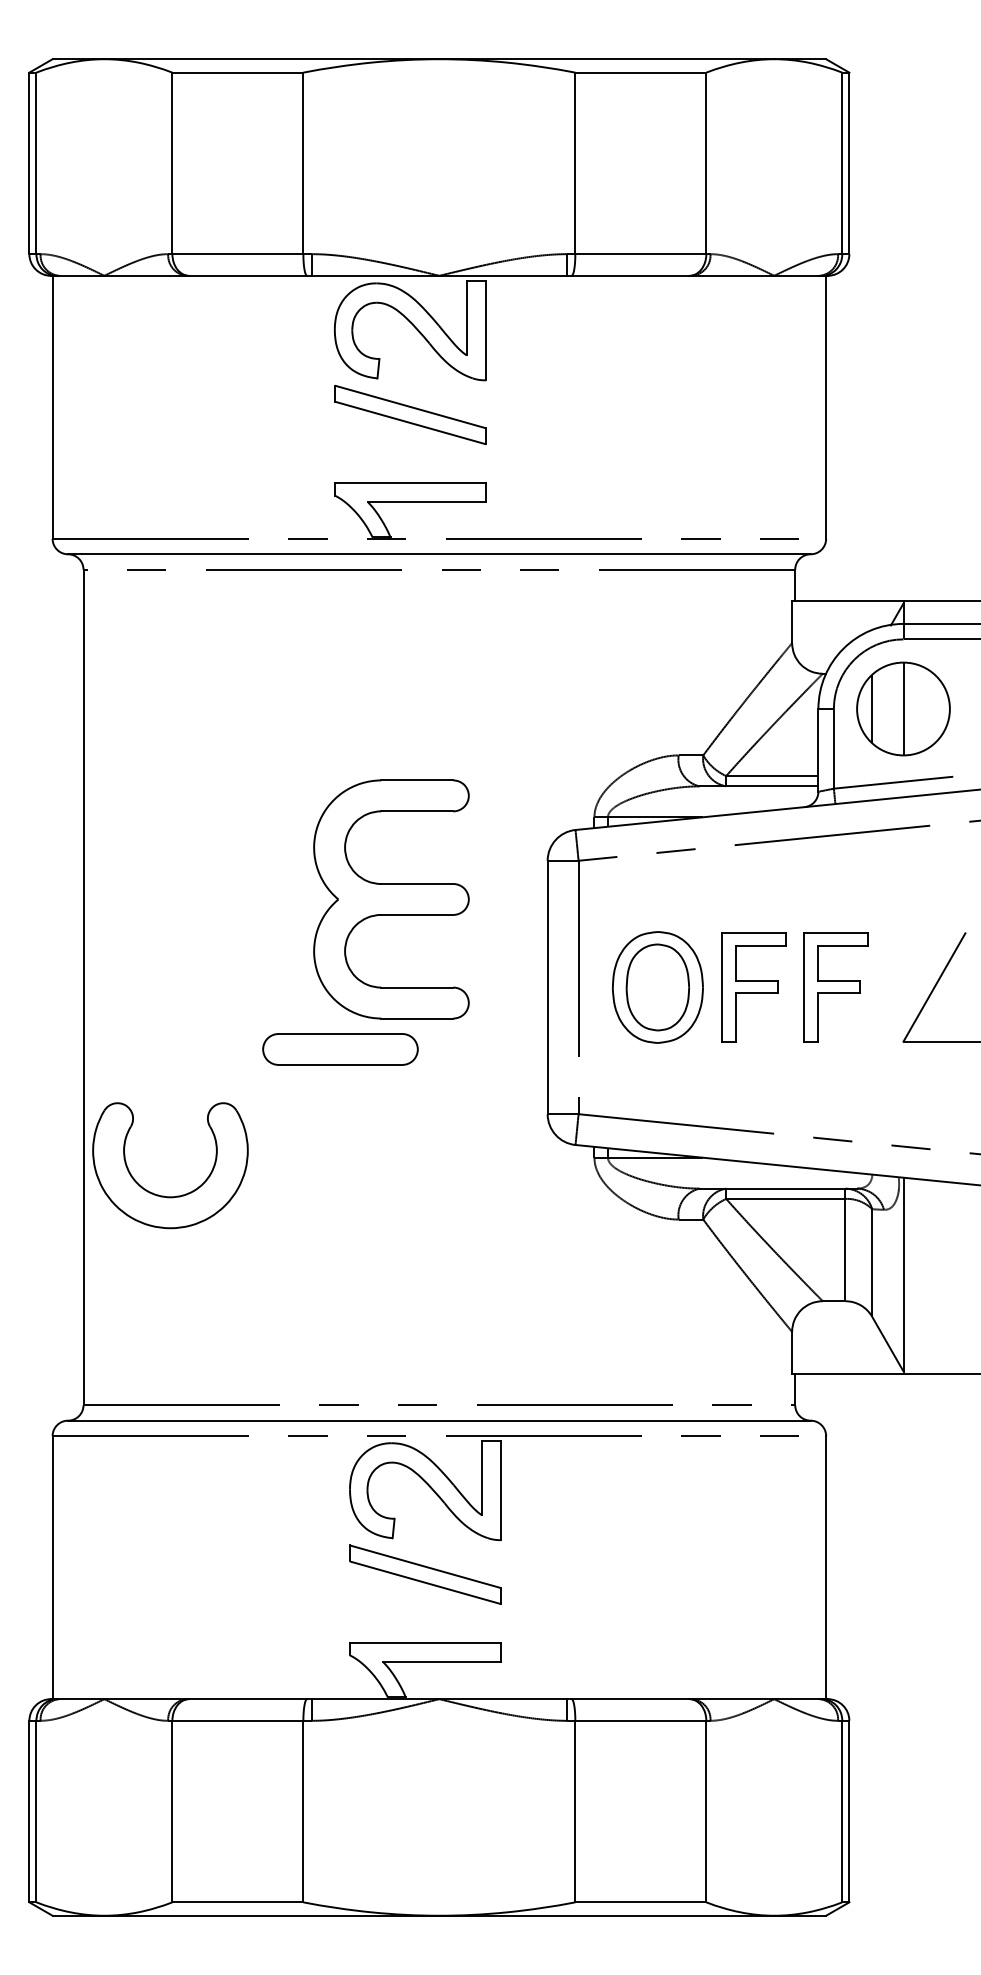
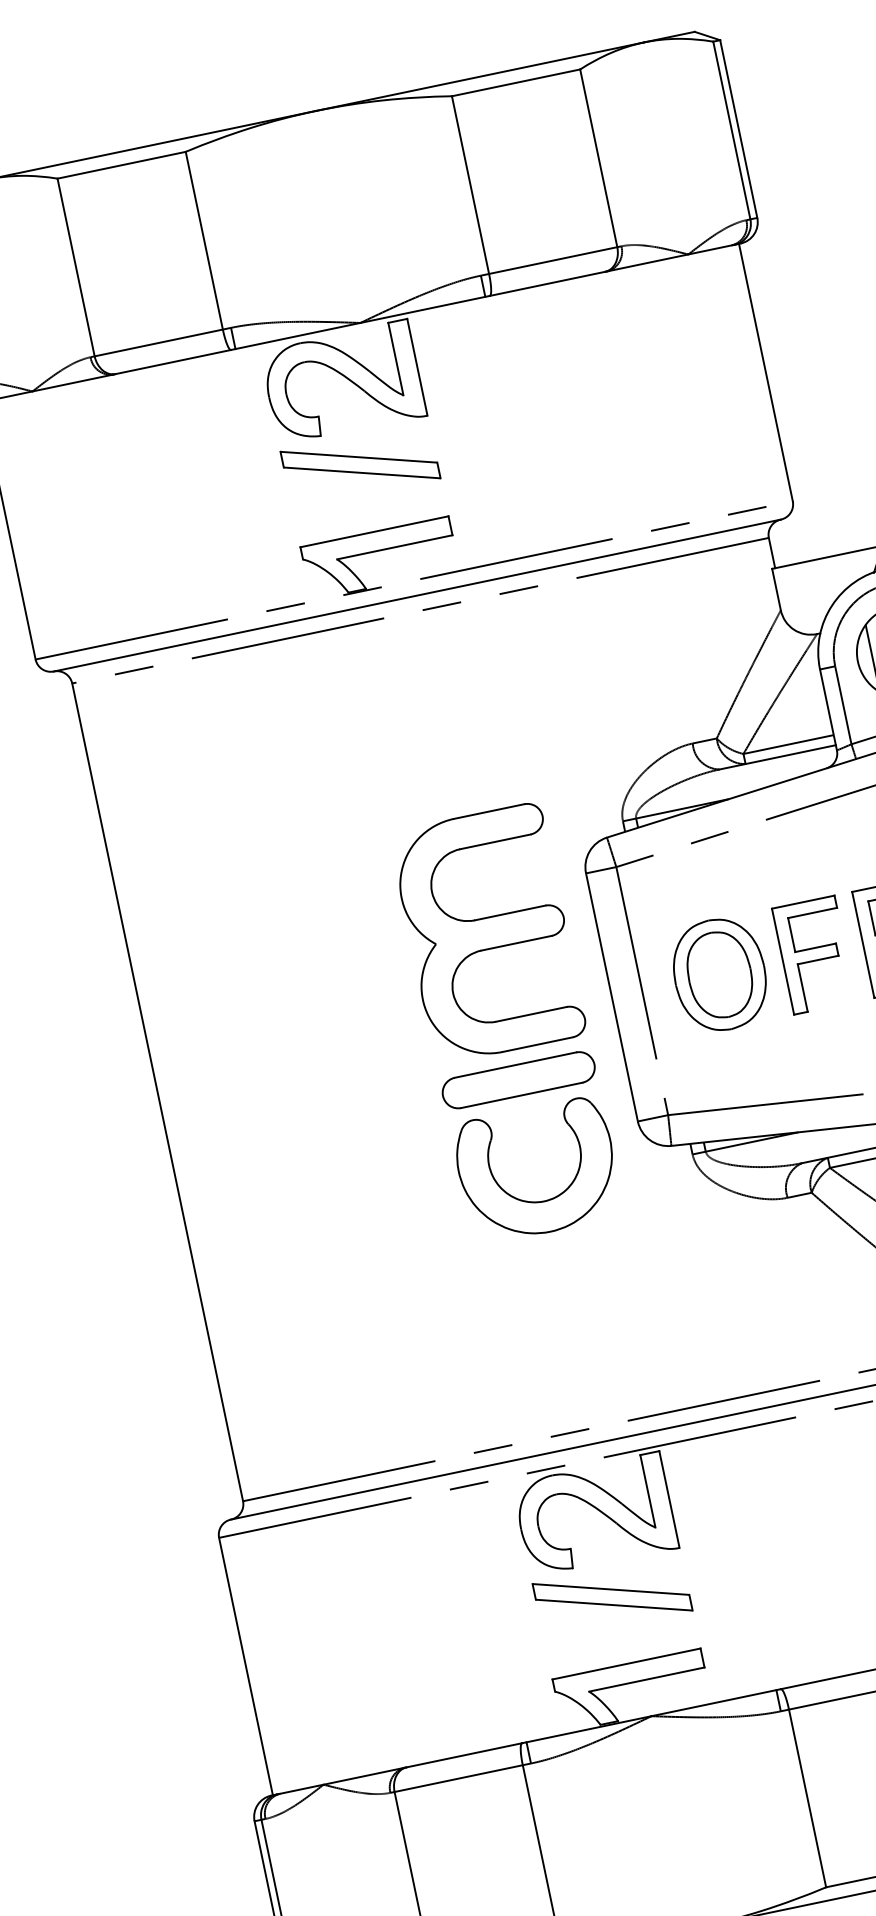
part: (391, 899) -> (488, 933), moved
part: (340, 1049) -> (518, 1080), moved
part: (164, 1195) -> (537, 1200), moved

